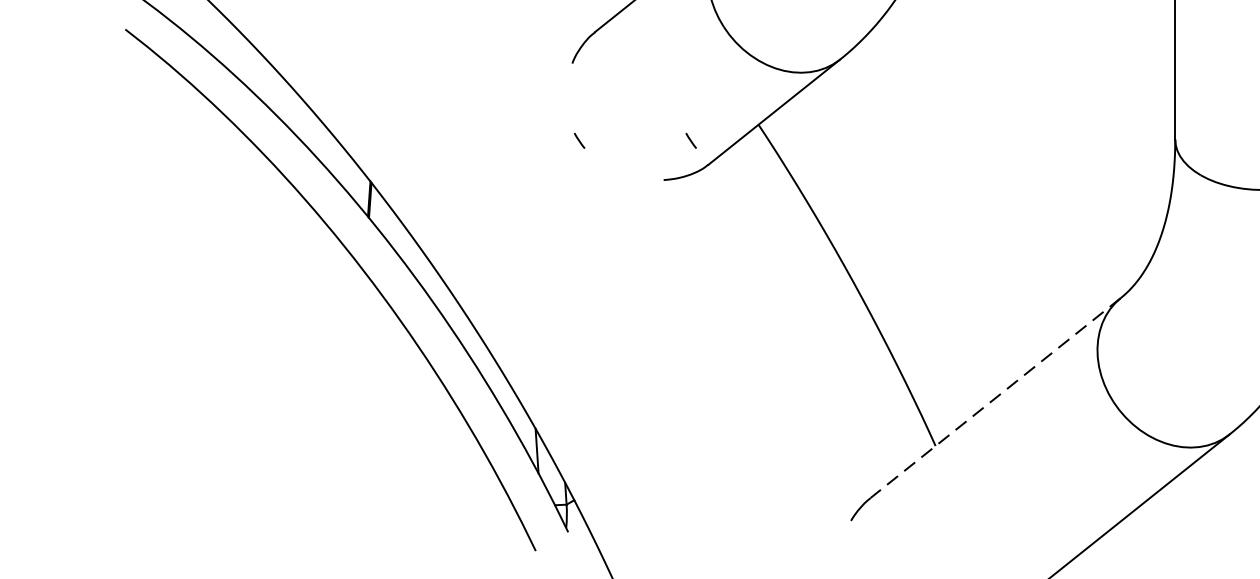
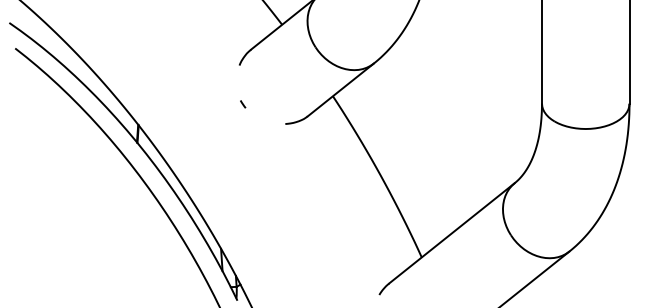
curve: (691, 141) -> (299, 104), removed
line: (994, 398) -> (451, 233), dashed -> solid

